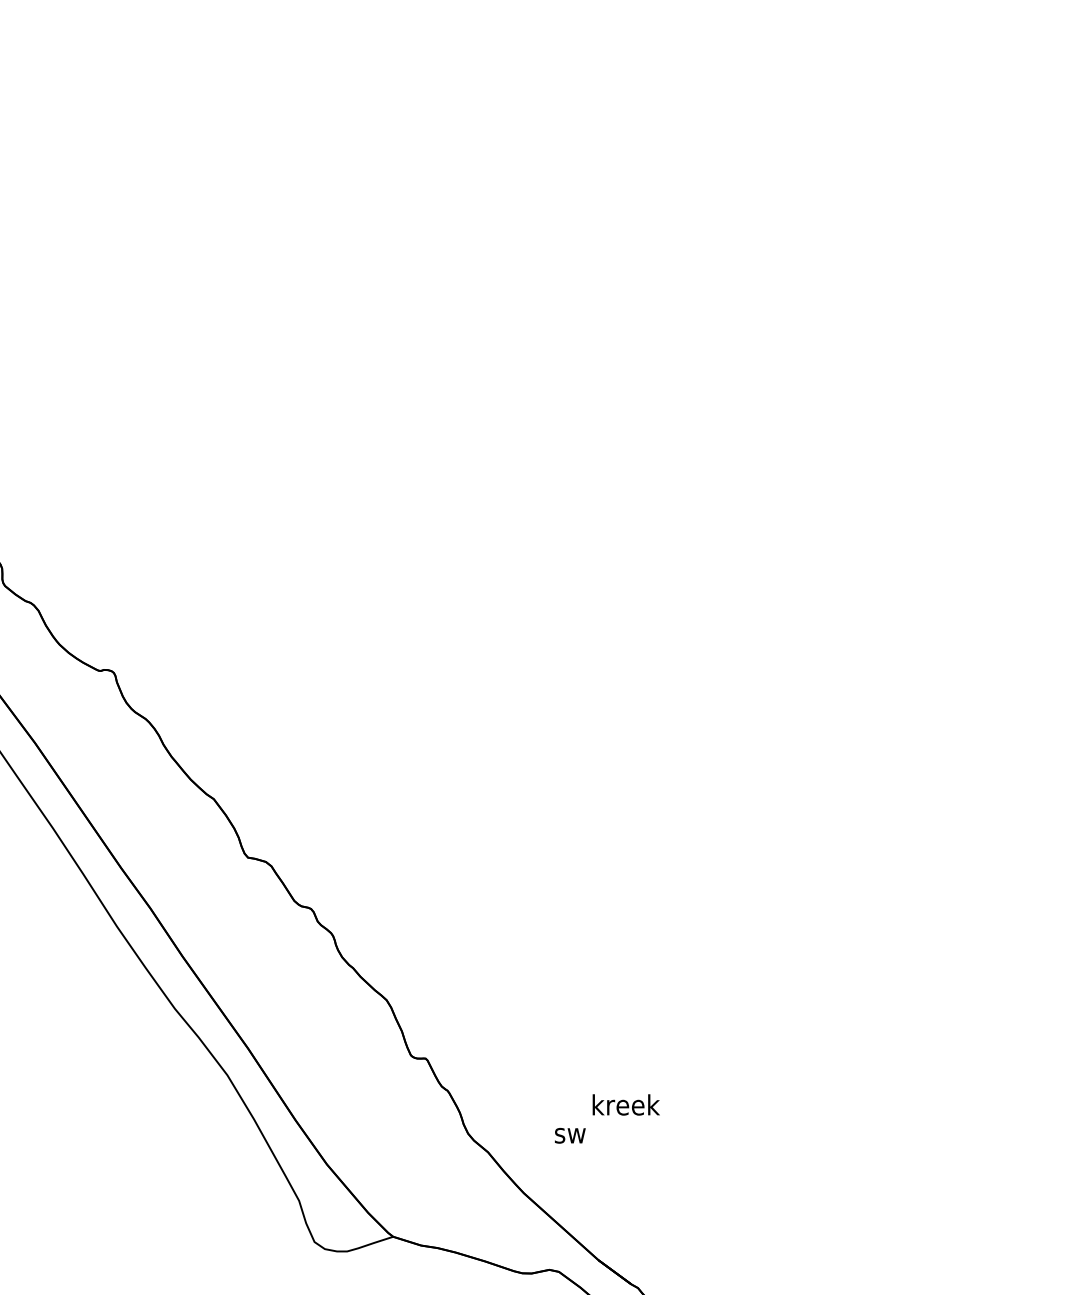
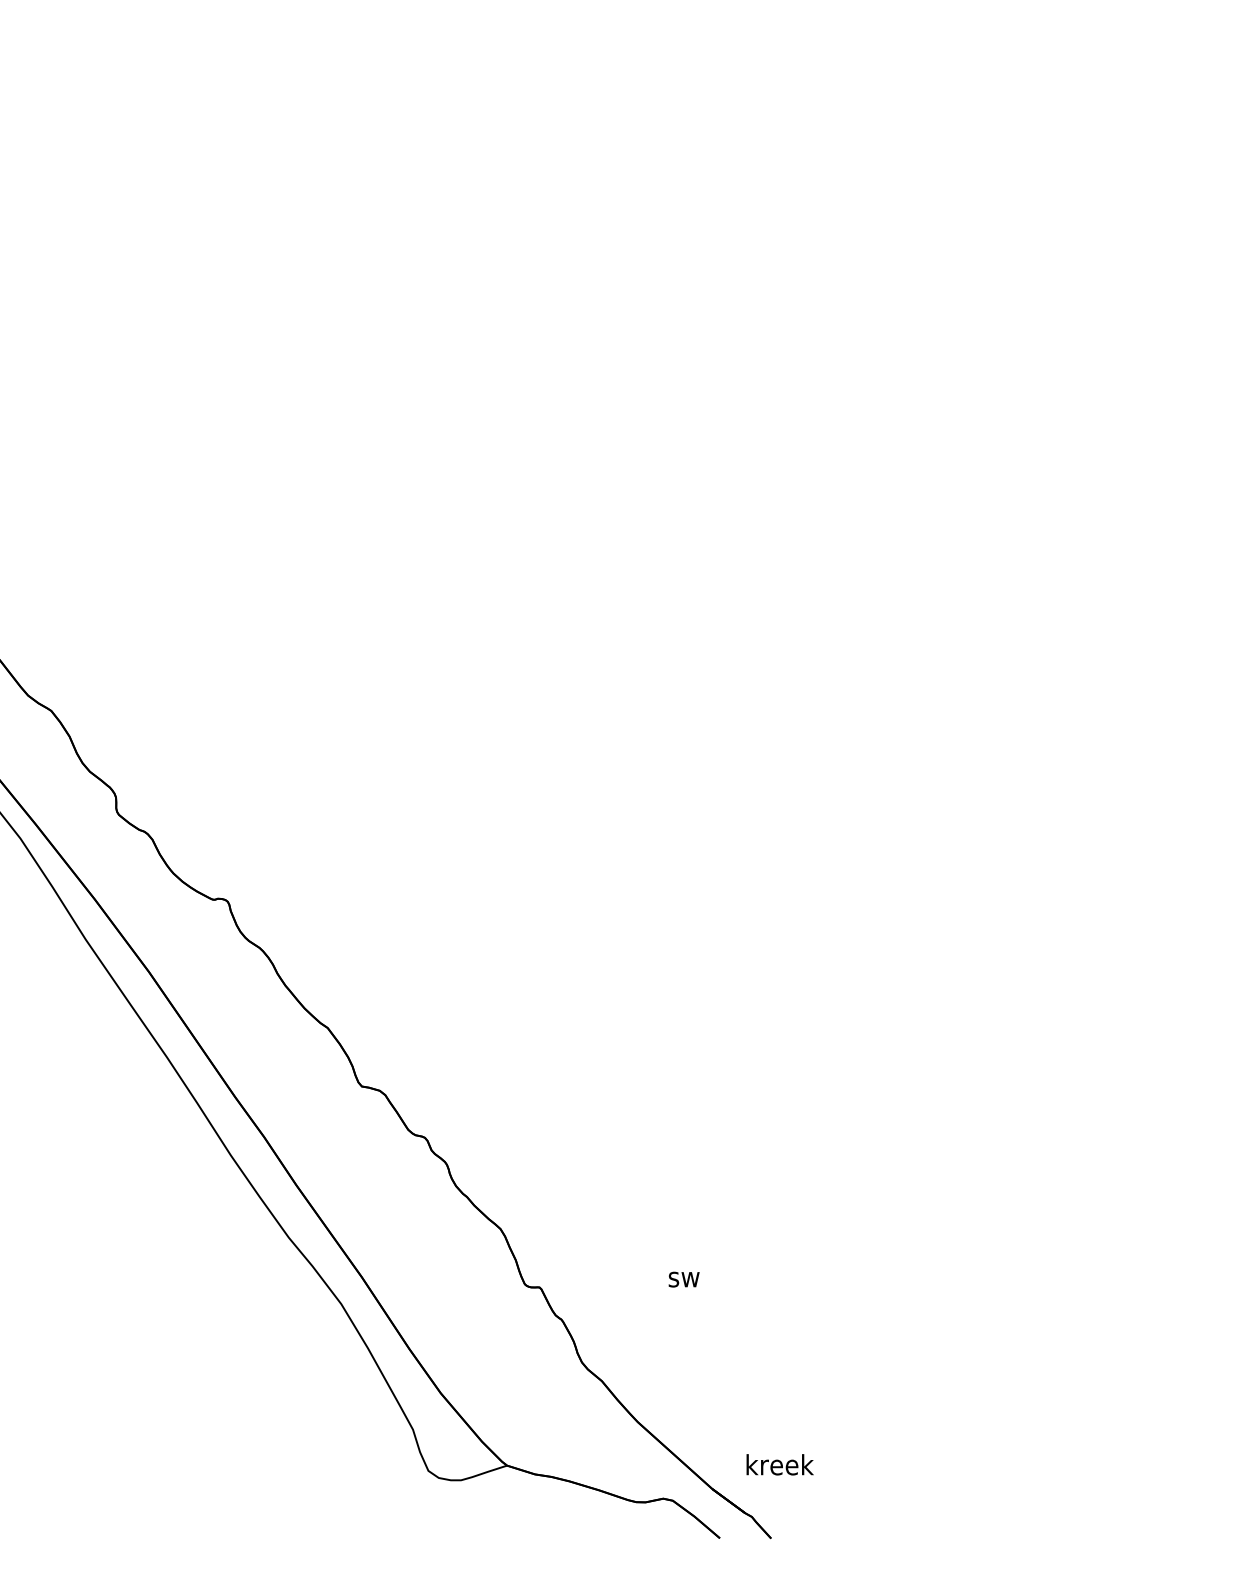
text: (625, 1104) -> (779, 1464), moved
text: (569, 1135) -> (683, 1279), moved

